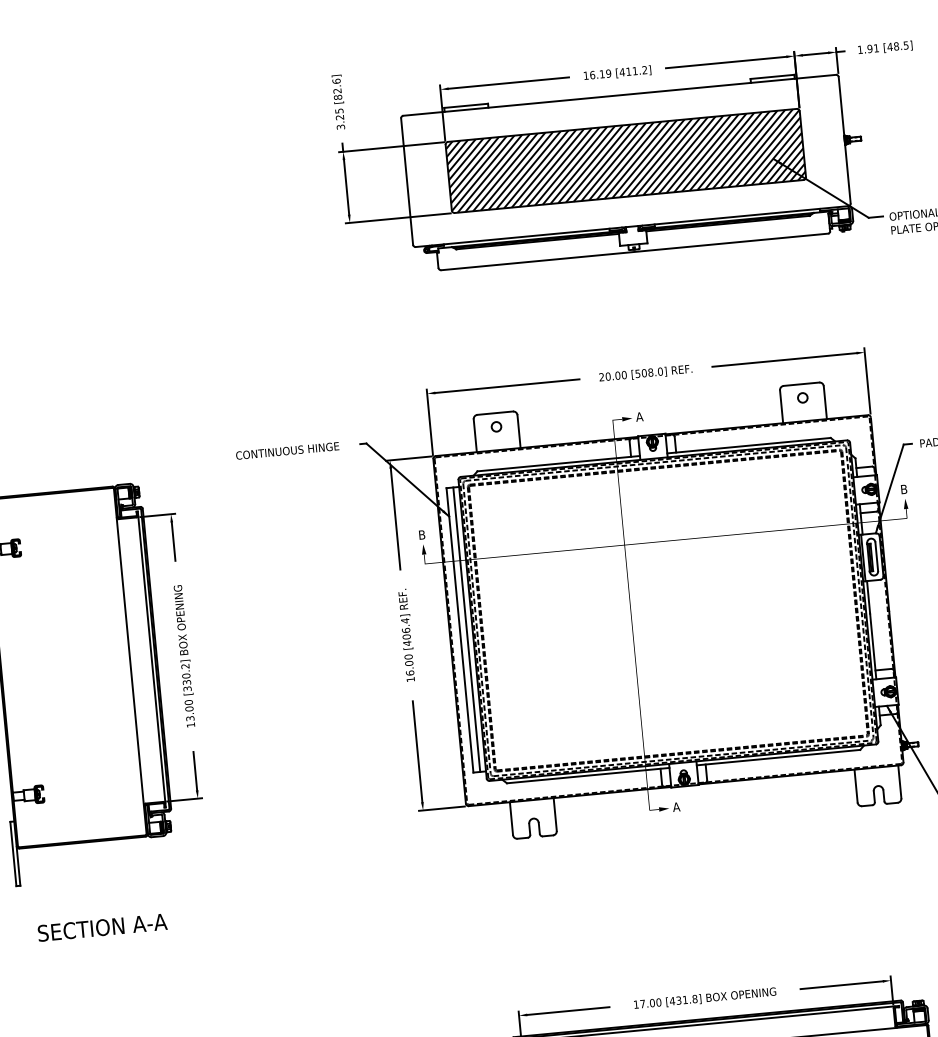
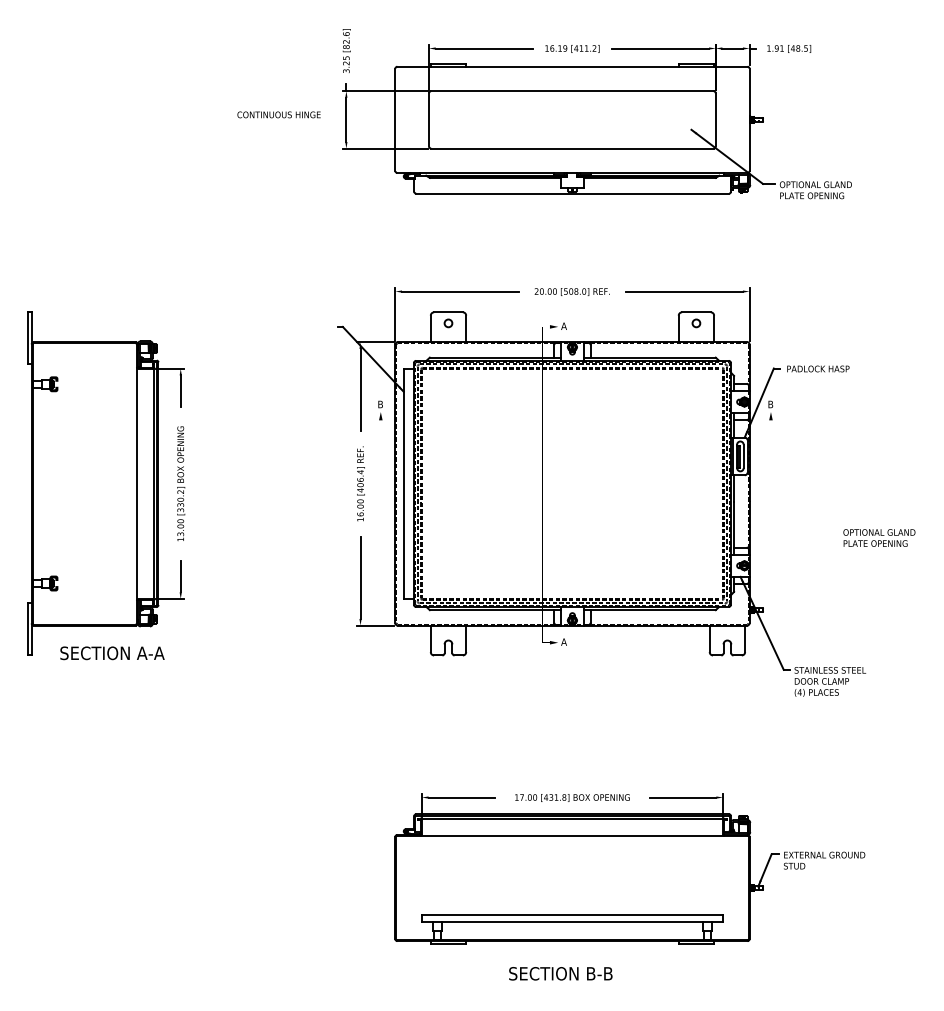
hatch: (625, 160) -> (572, 119), removed
text: (286, 450) -> (278, 114), moved
line: (467, 629) -> (409, 483), removed
text: (102, 927) -> (112, 653), moved

